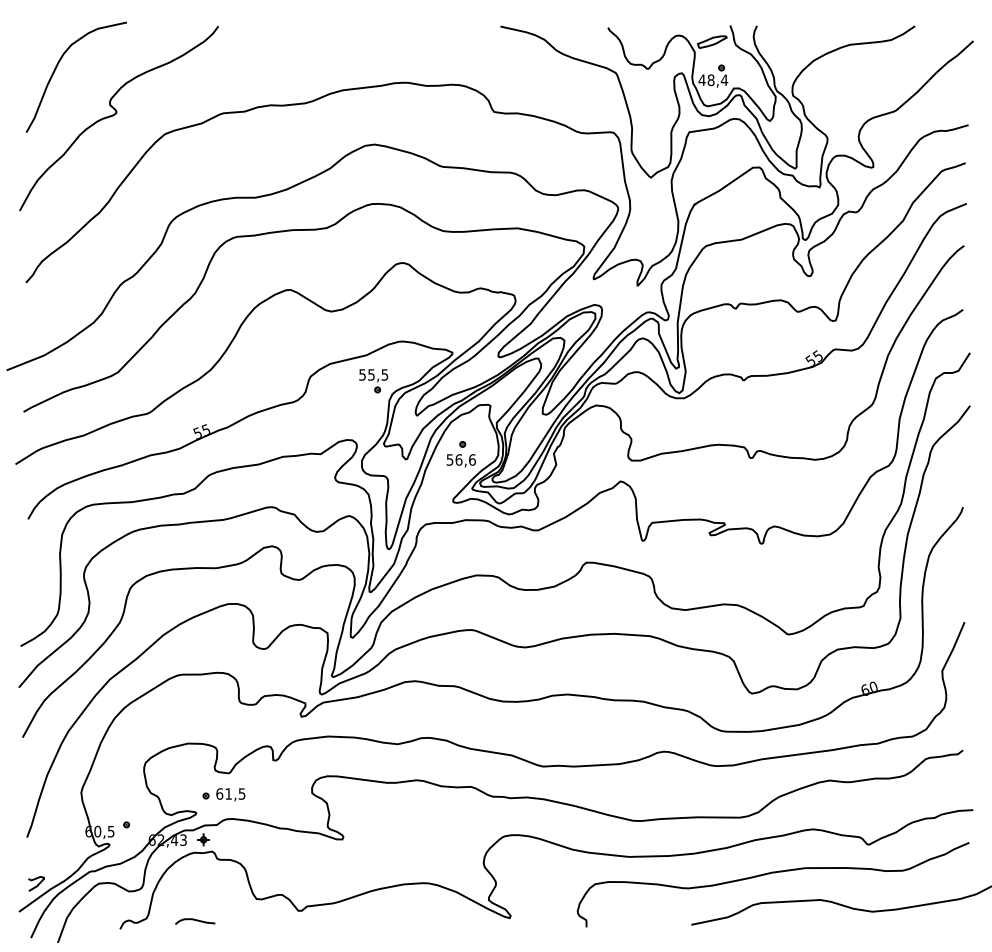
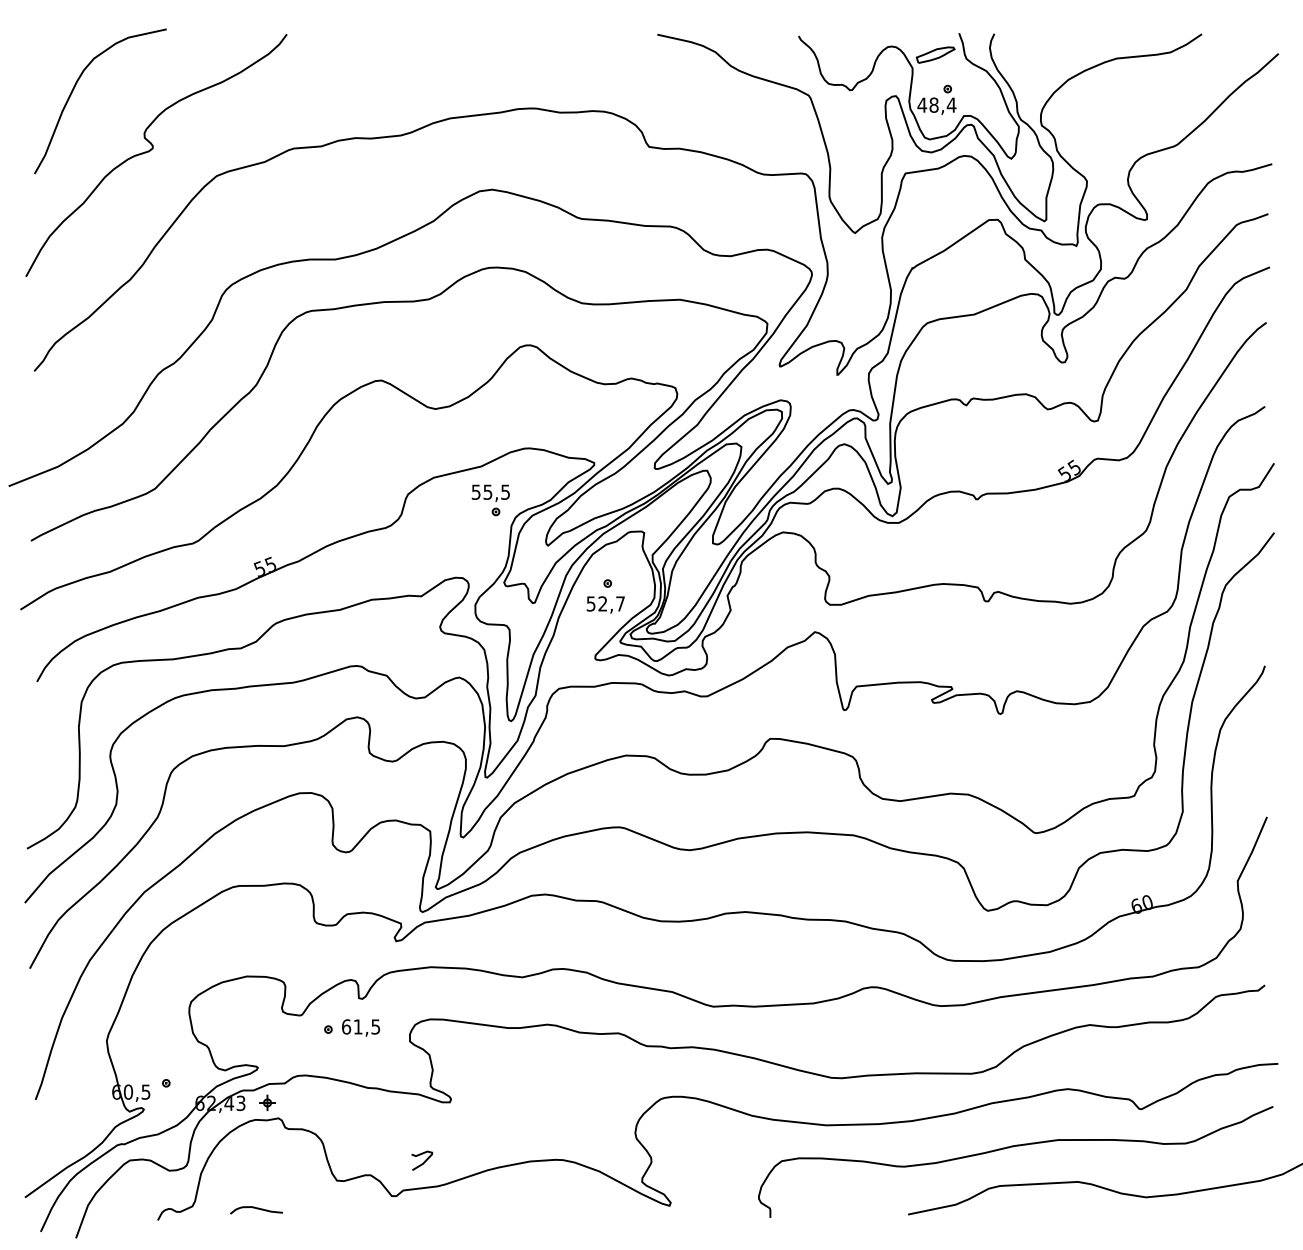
text: (465, 459) -> (611, 603), 56,6 -> 52,7
part: (223, 794) -> (351, 1027), moved
curve: (37, 884) -> (423, 1161), moved

